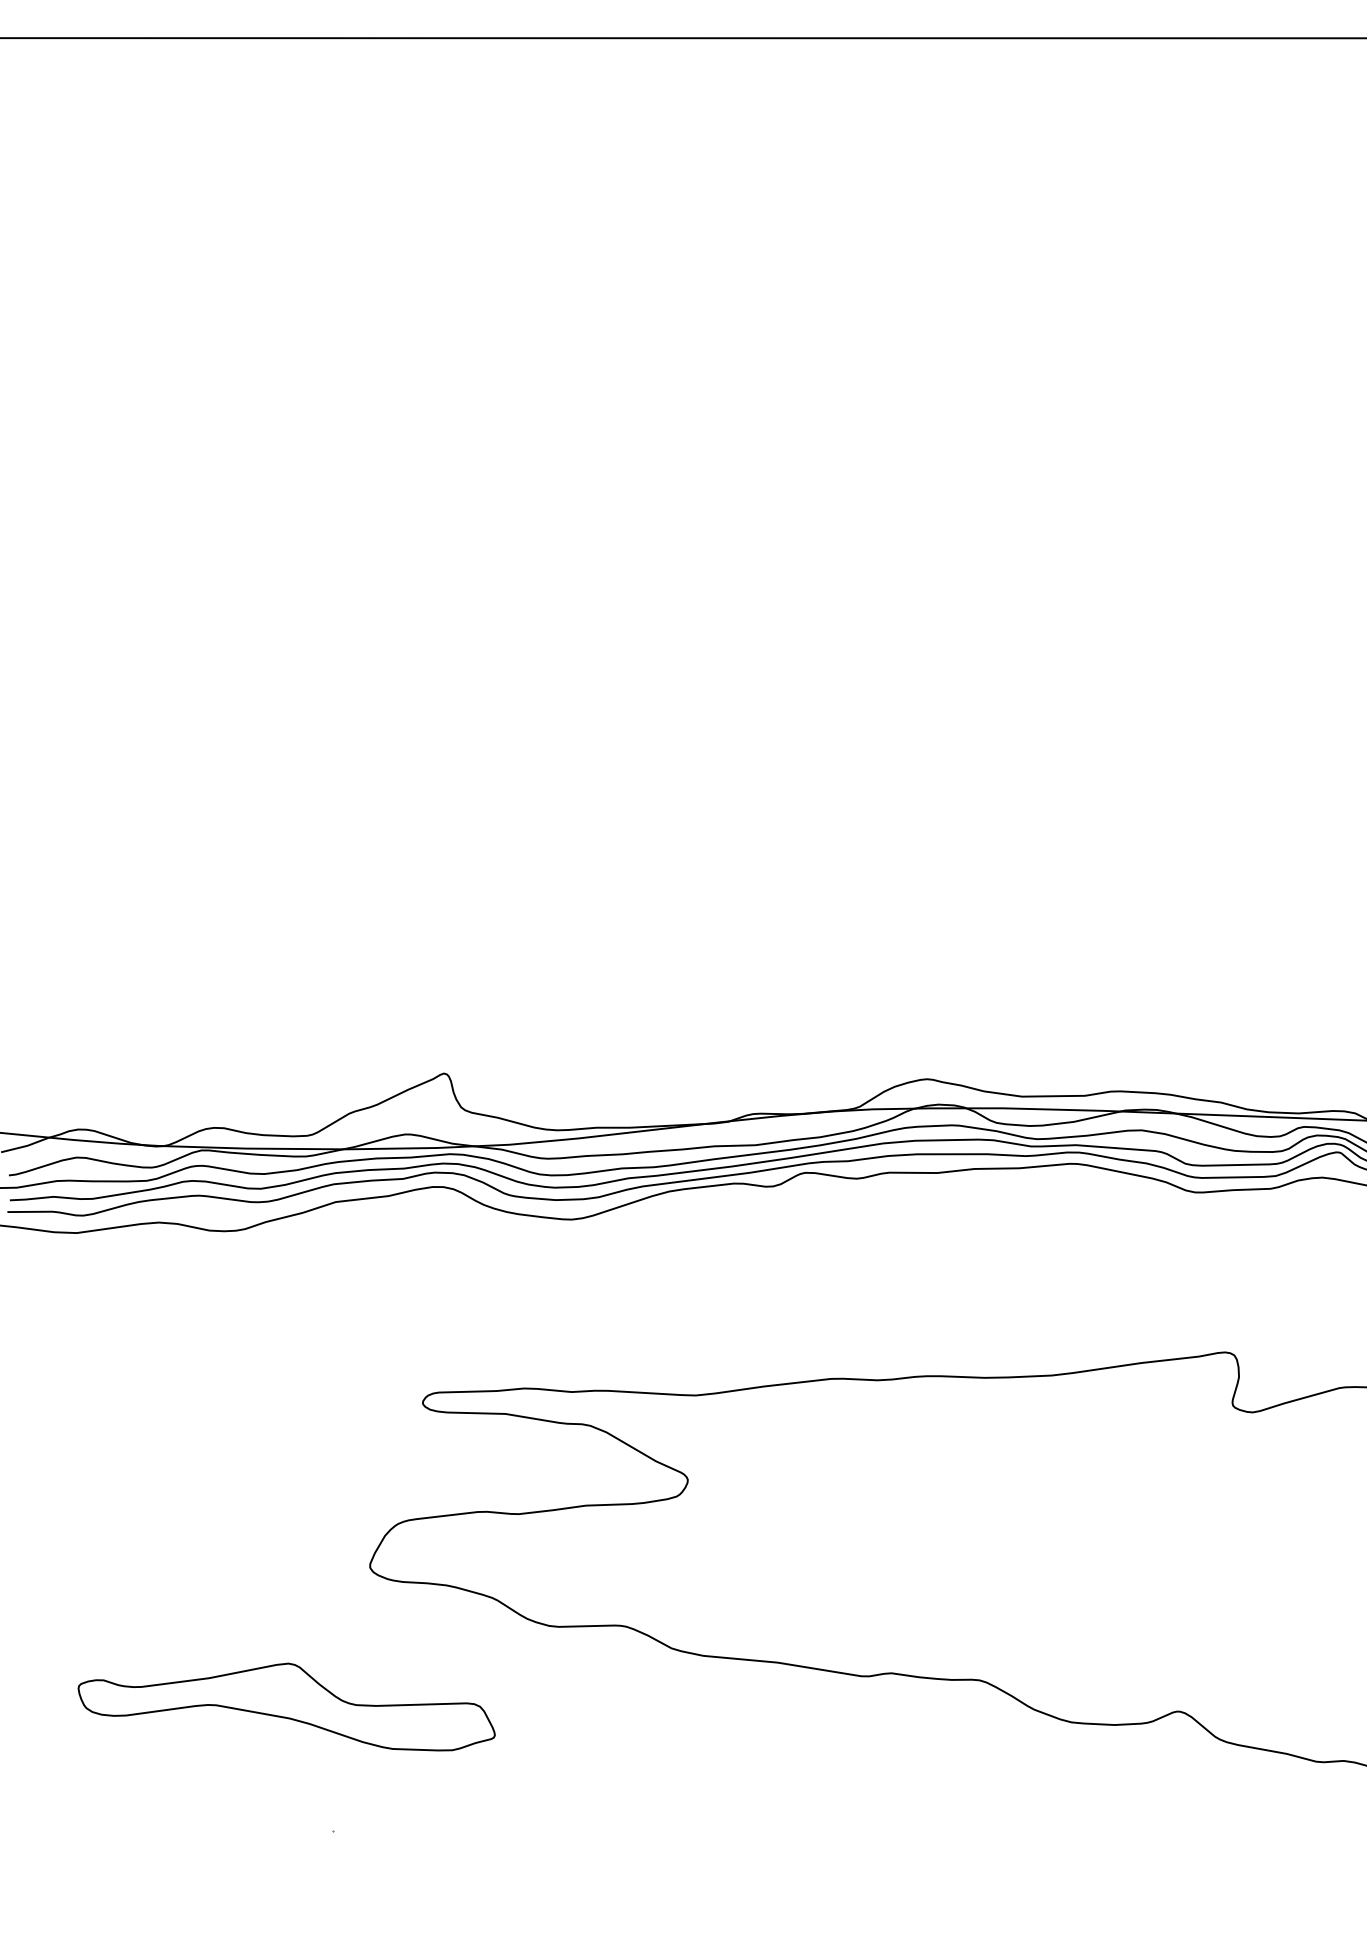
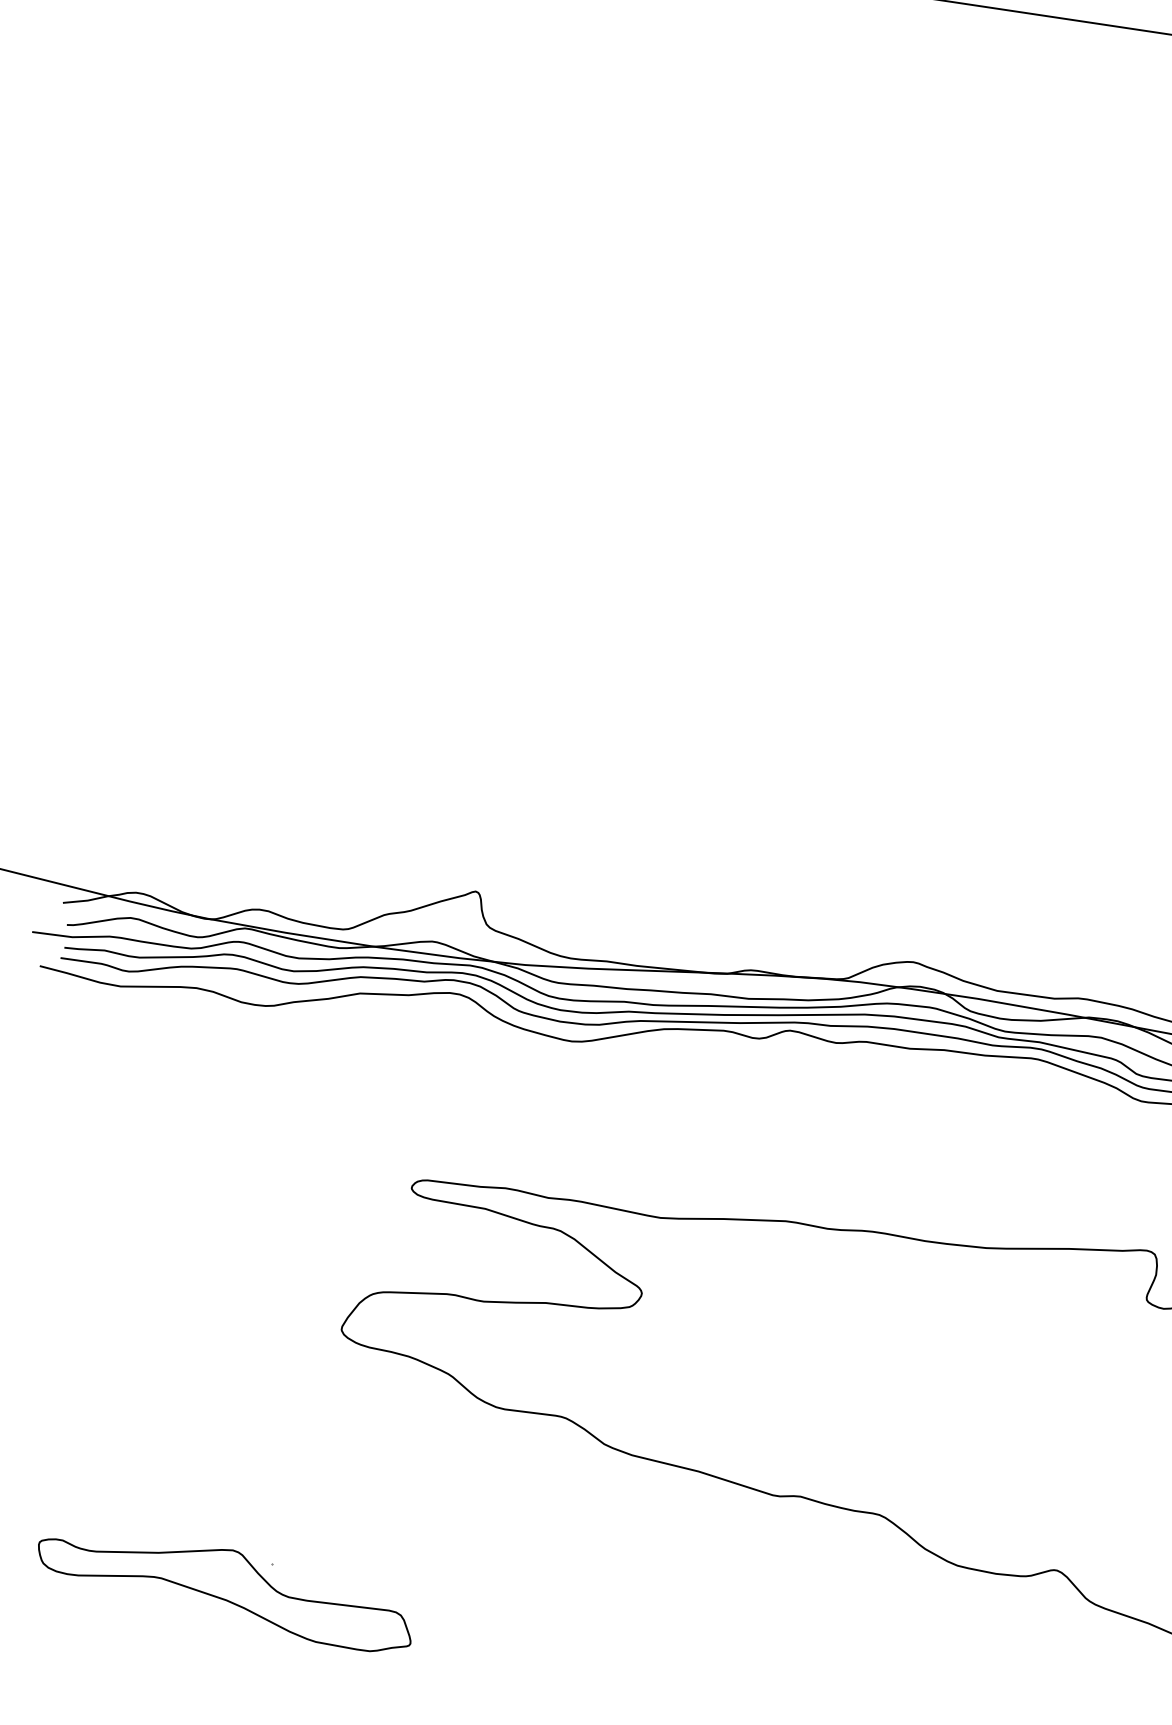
part: (286, 1706) -> (225, 1589), moved

